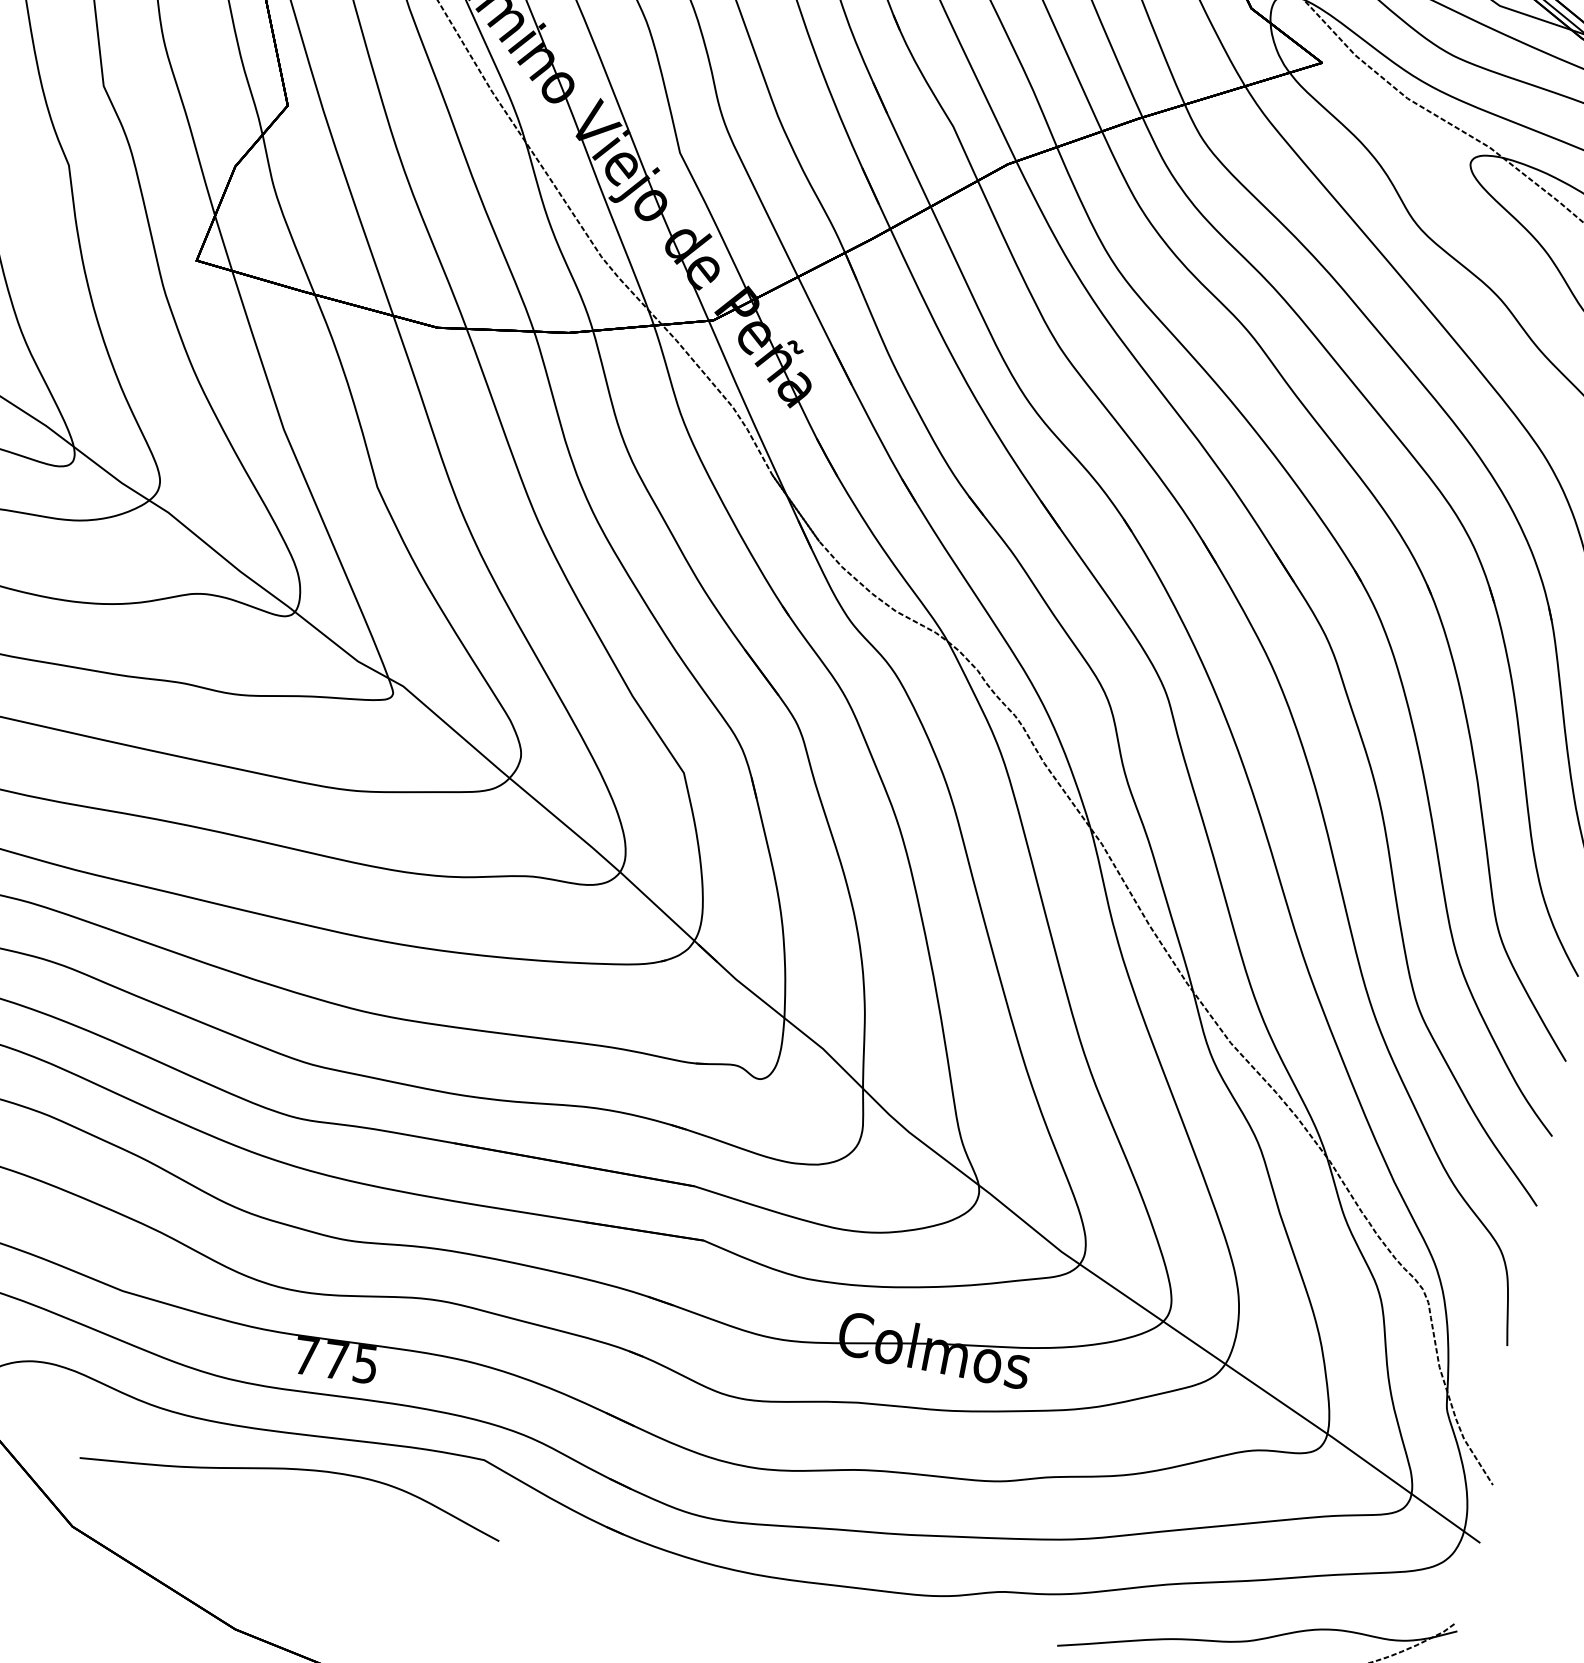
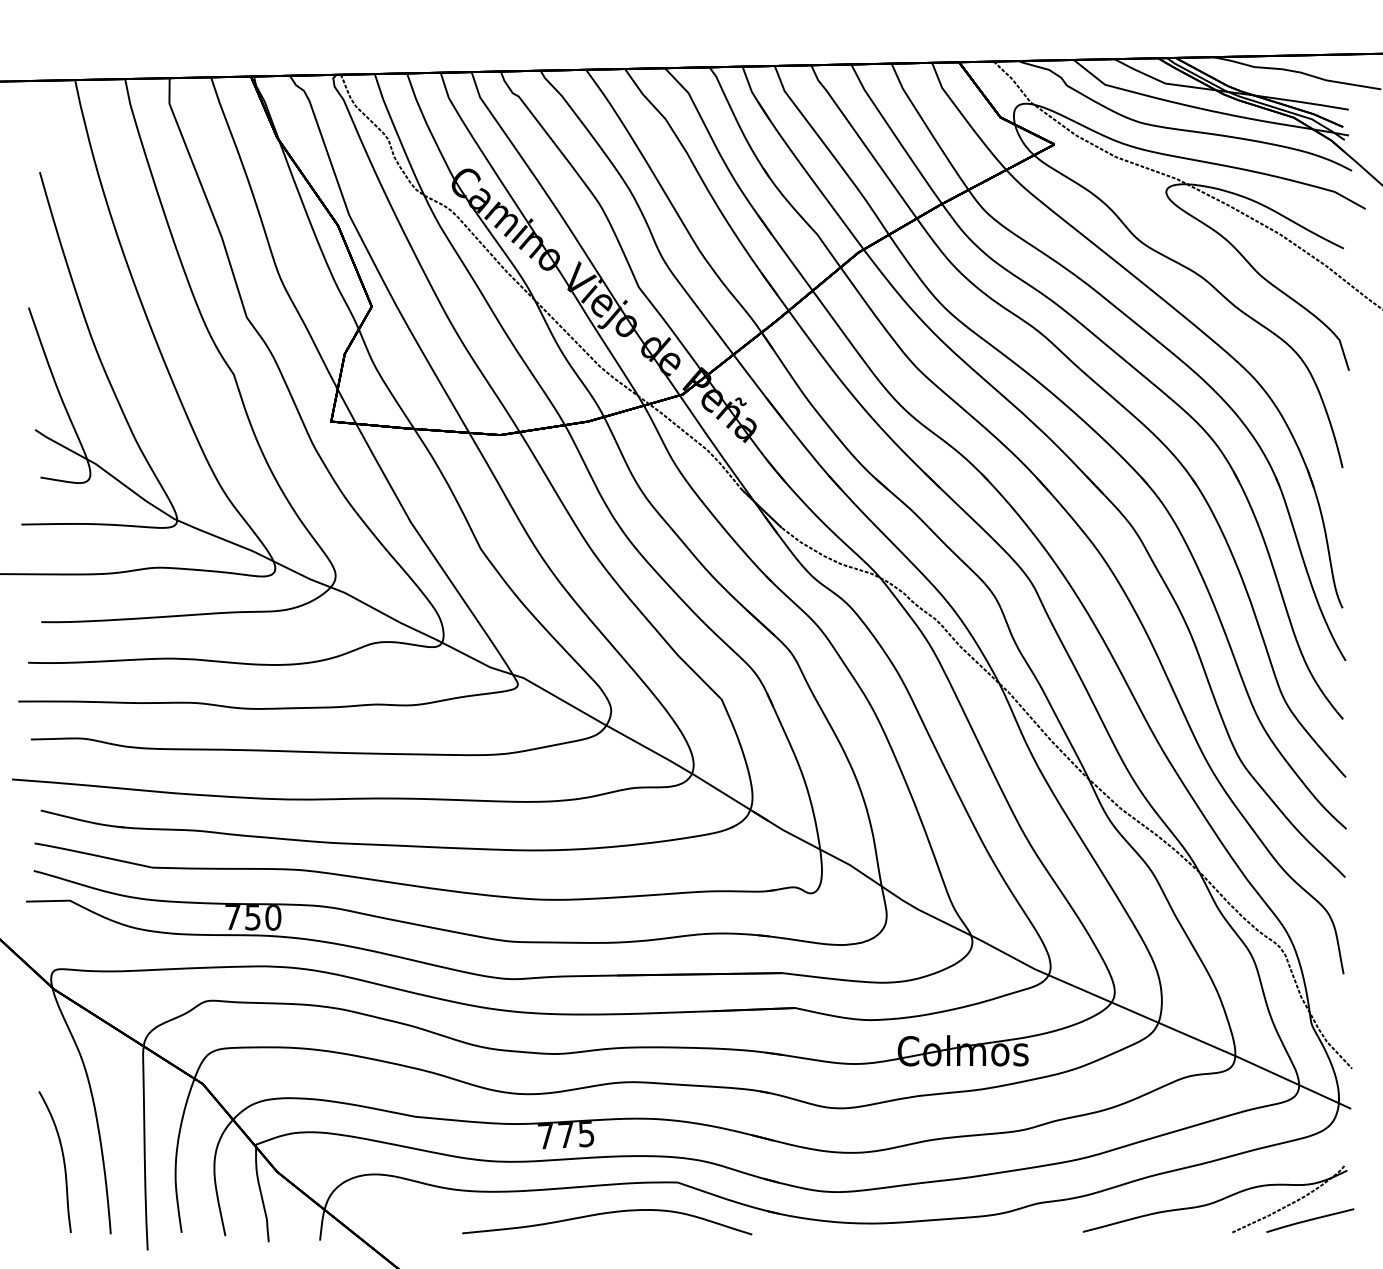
part: (292, 1470) -> (605, 1214), moved

